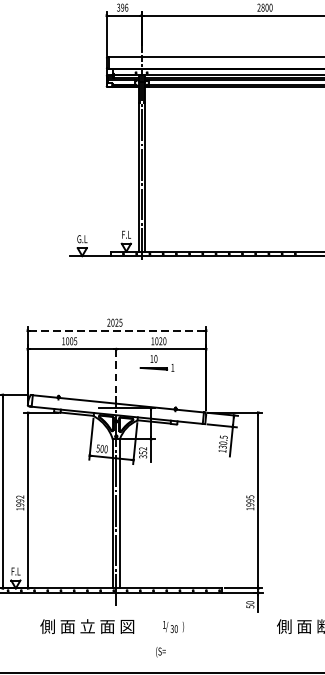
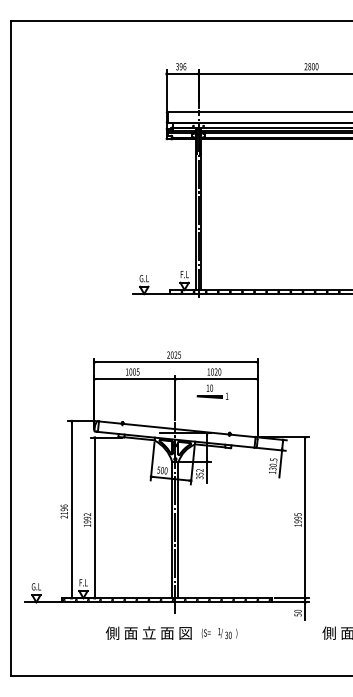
line: (117, 330) -> (176, 362), dashed -> solid
line: (116, 369) -> (175, 397), dashed -> solid
text: (160, 652) -> (205, 633), moved

